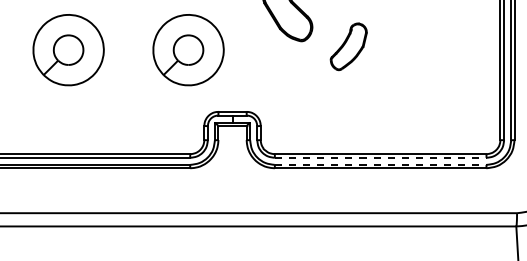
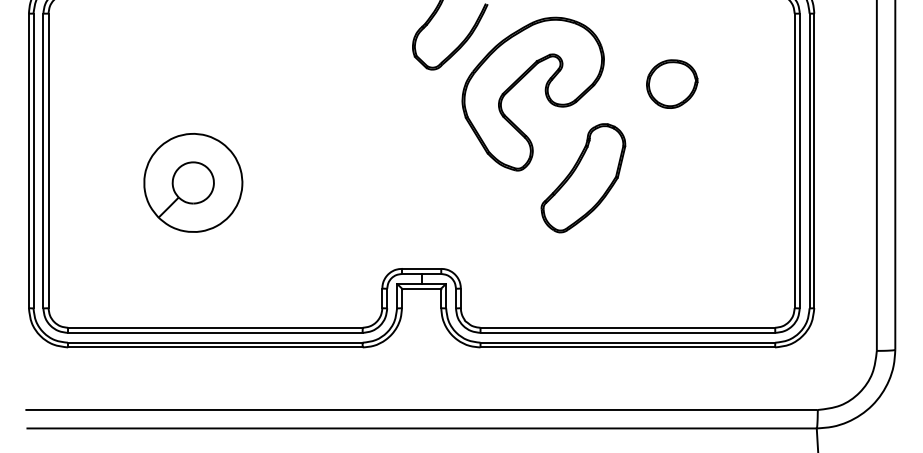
part: (348, 46) -> (583, 178), size x1.67
part: (188, 49) -> (360, 182), removed
line: (381, 157) -> (628, 332), dashed -> solid
line: (381, 164) -> (628, 342), dashed -> solid

